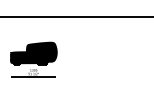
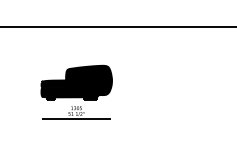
part: (33, 59) -> (76, 91), moved

